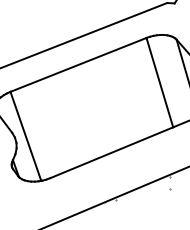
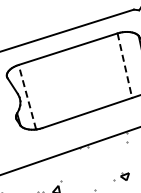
line: (159, 83) -> (124, 66), solid -> dashed
line: (25, 135) -> (27, 96), solid -> dashed

